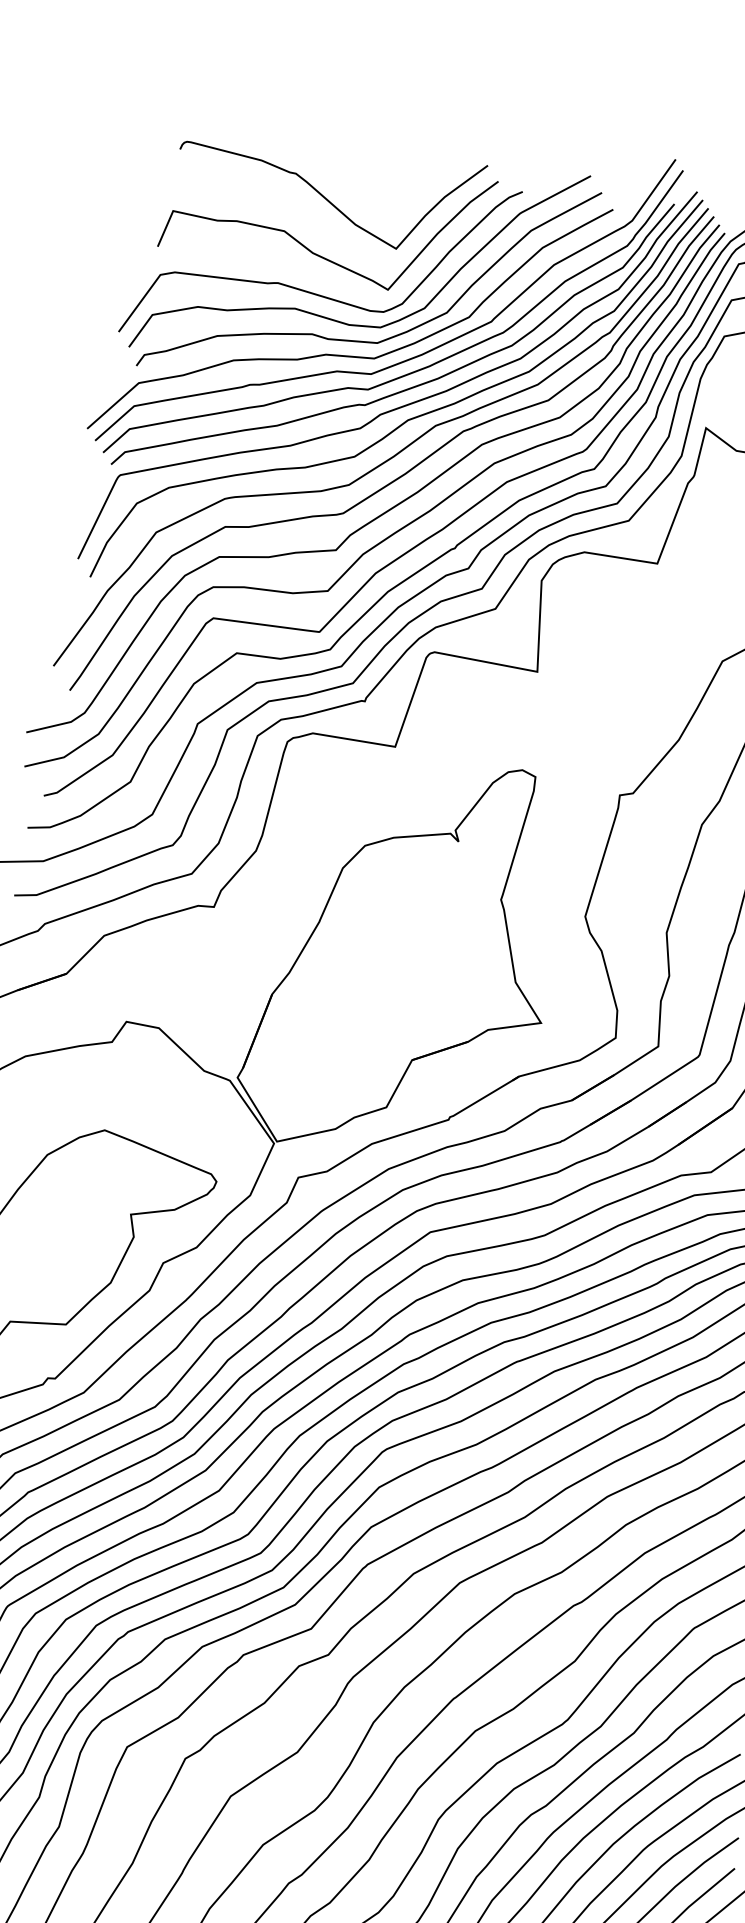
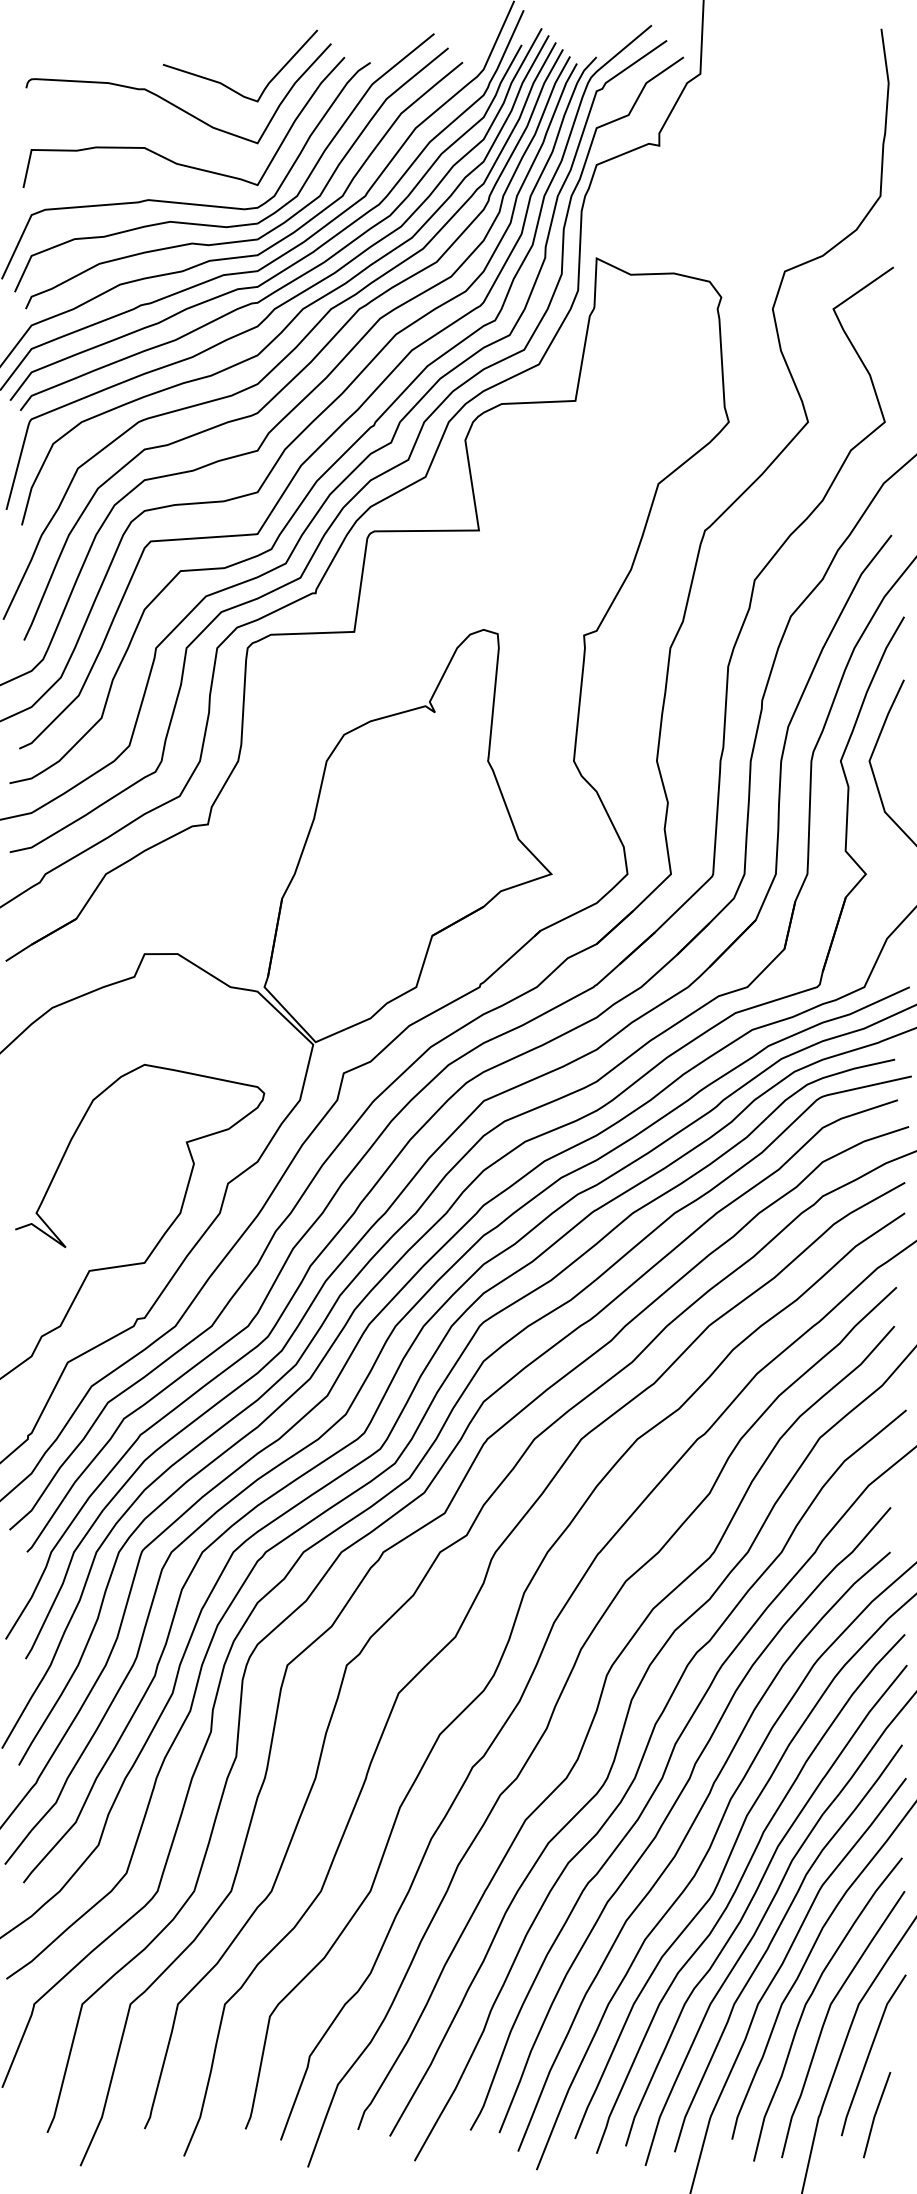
curve: (380, 188) -> (230, 87), added

